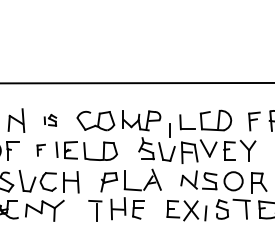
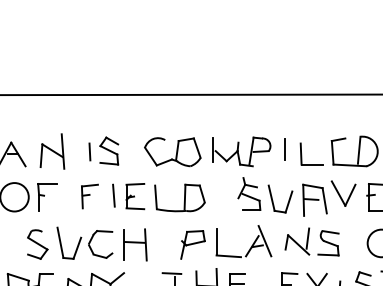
part: (50, 120) -> (104, 151), size x1.67
line: (169, 130) -> (284, 149), moved
part: (41, 149) -> (90, 195), size x1.43
part: (198, 180) -> (311, 242), moved

